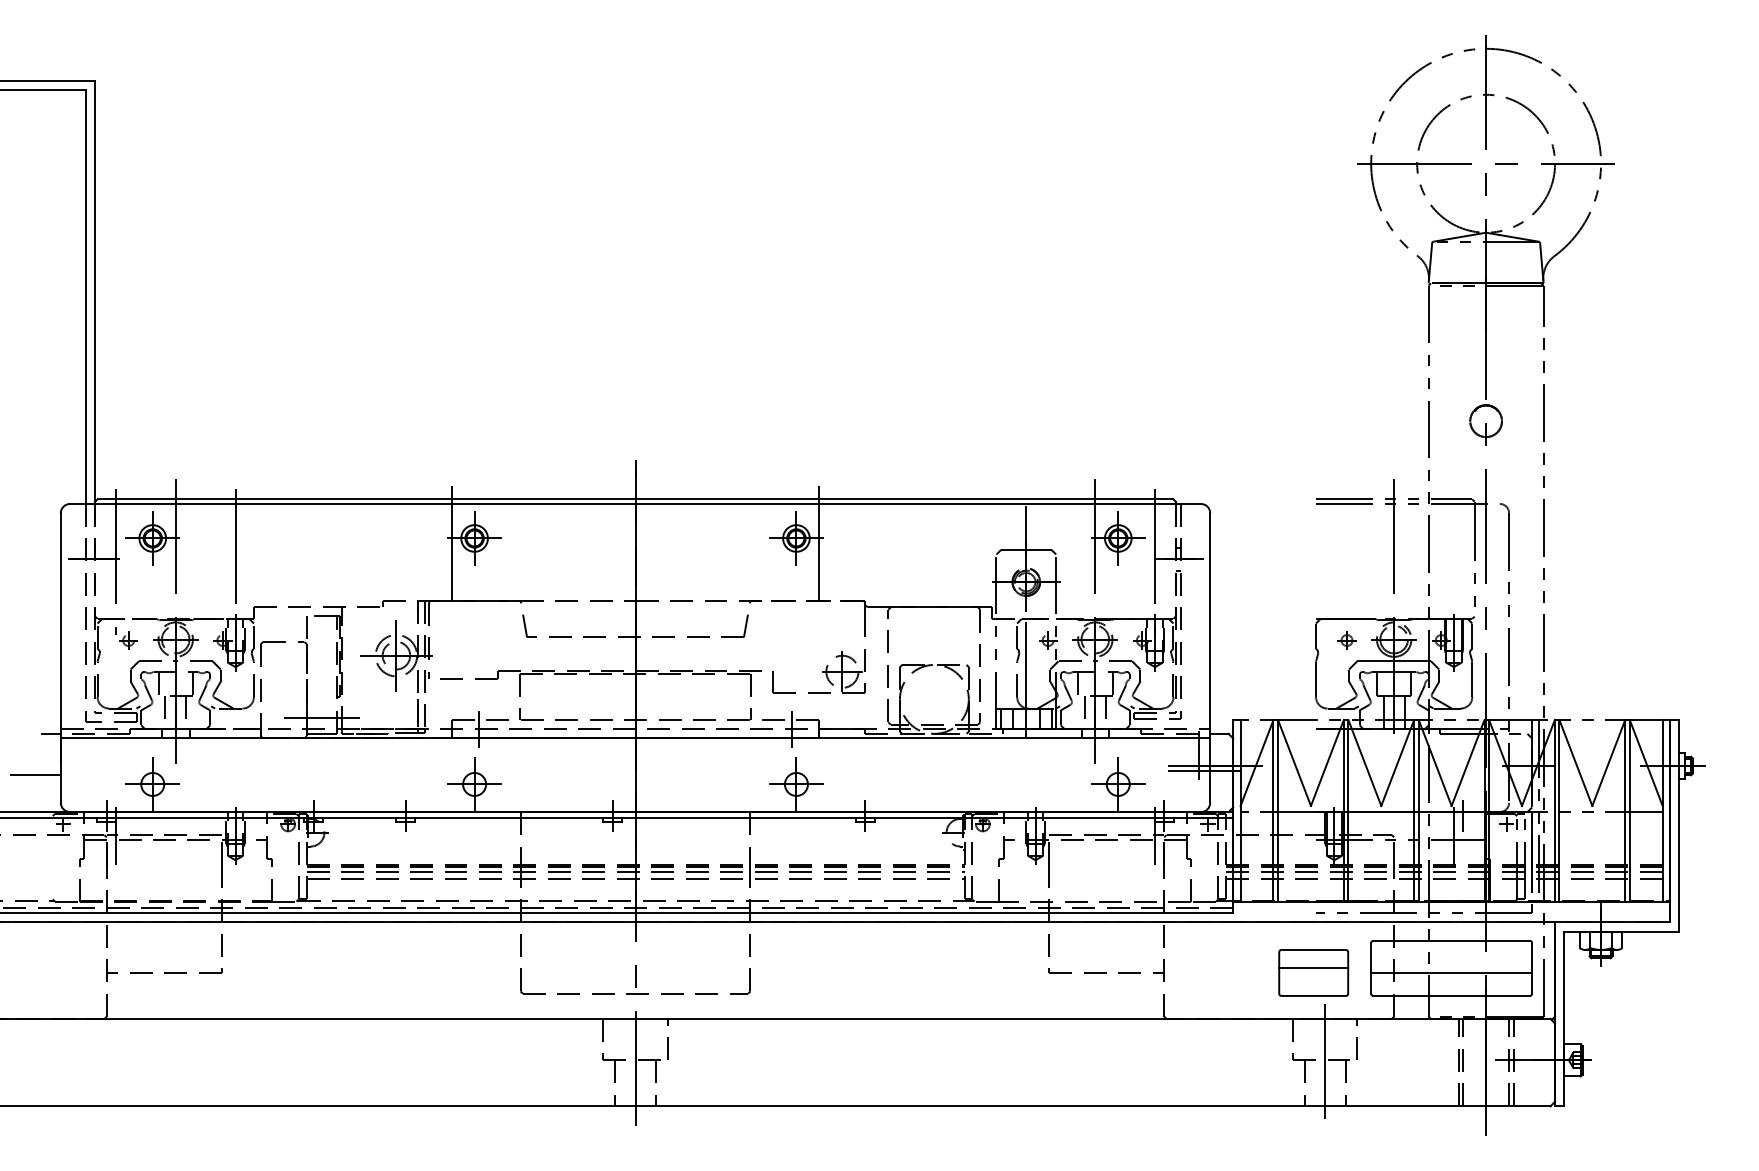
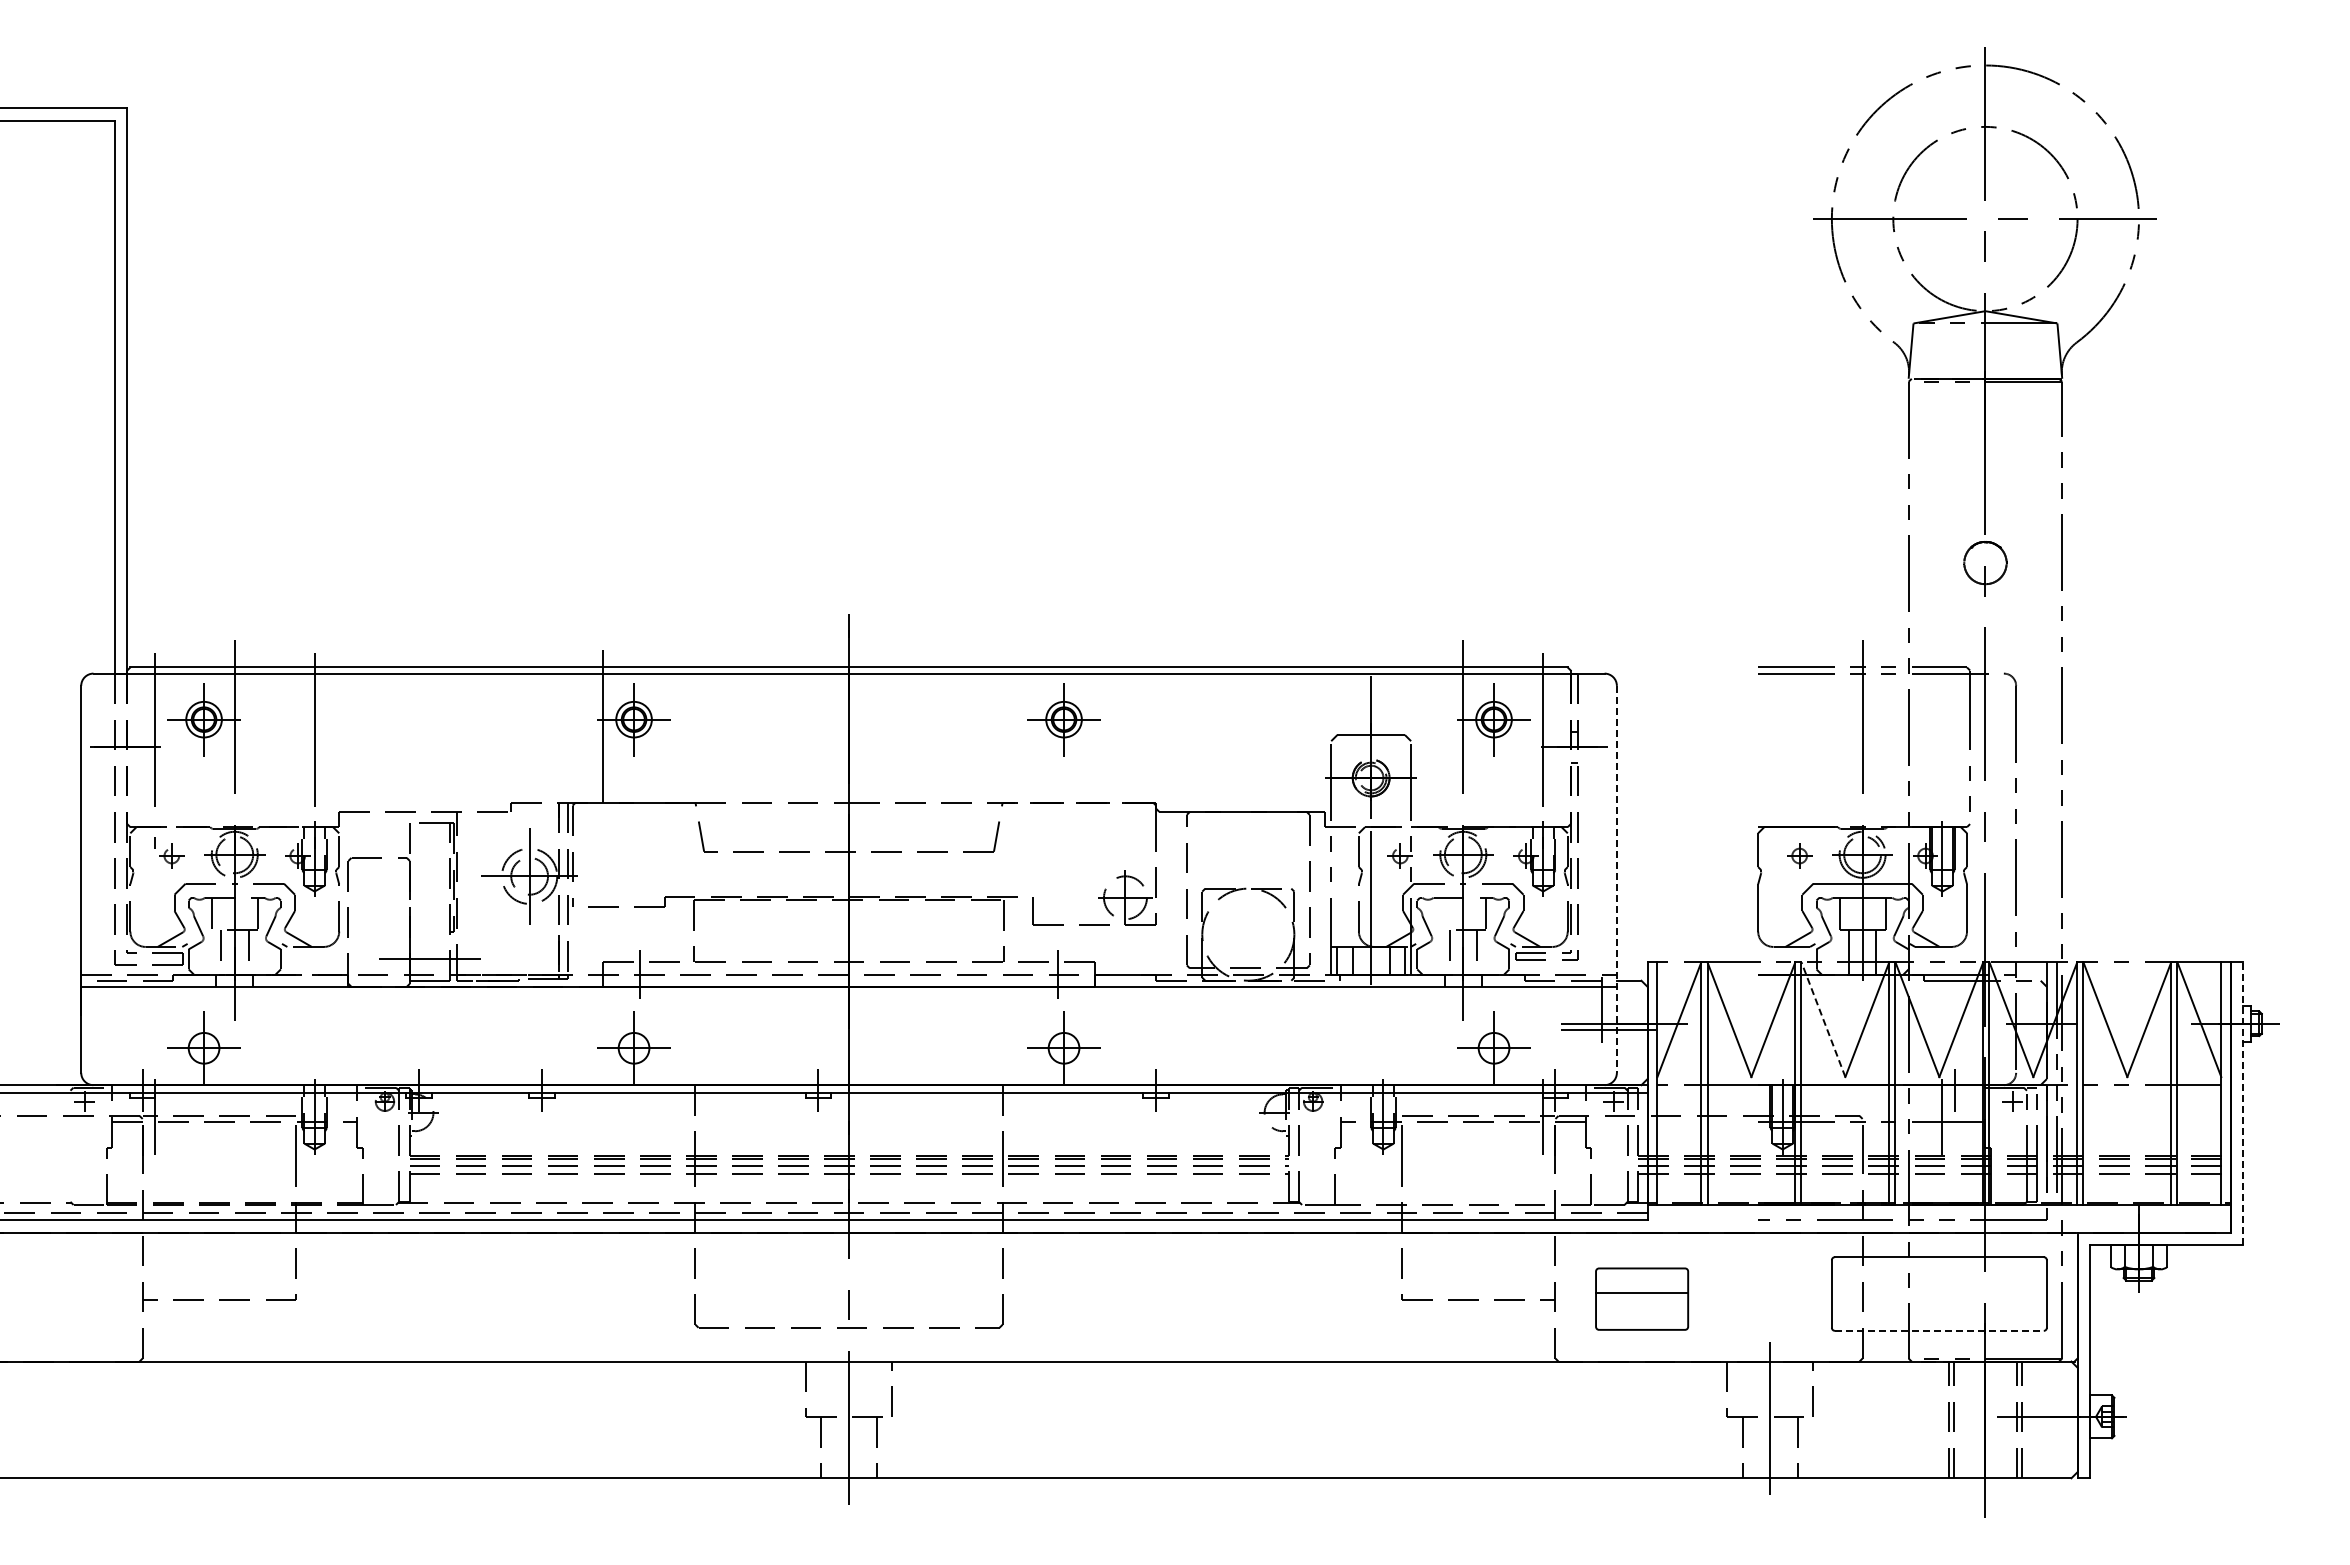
line: (819, 549) -> (1094, 734), removed
line: (1209, 658) -> (1616, 879), solid -> dashed
line: (1078, 683) -> (1440, 913), removed
line: (51, 733) -> (68, 980), removed
line: (1364, 762) -> (1823, 1019), solid -> dashed
line: (34, 775) -> (46, 1036), removed
line: (1679, 825) -> (2243, 1103), solid -> dashed
part: (1314, 972) -> (1642, 1298), moved
line: (1450, 973) -> (1938, 1300), removed
line: (1451, 995) -> (1939, 1330), solid -> dashed

